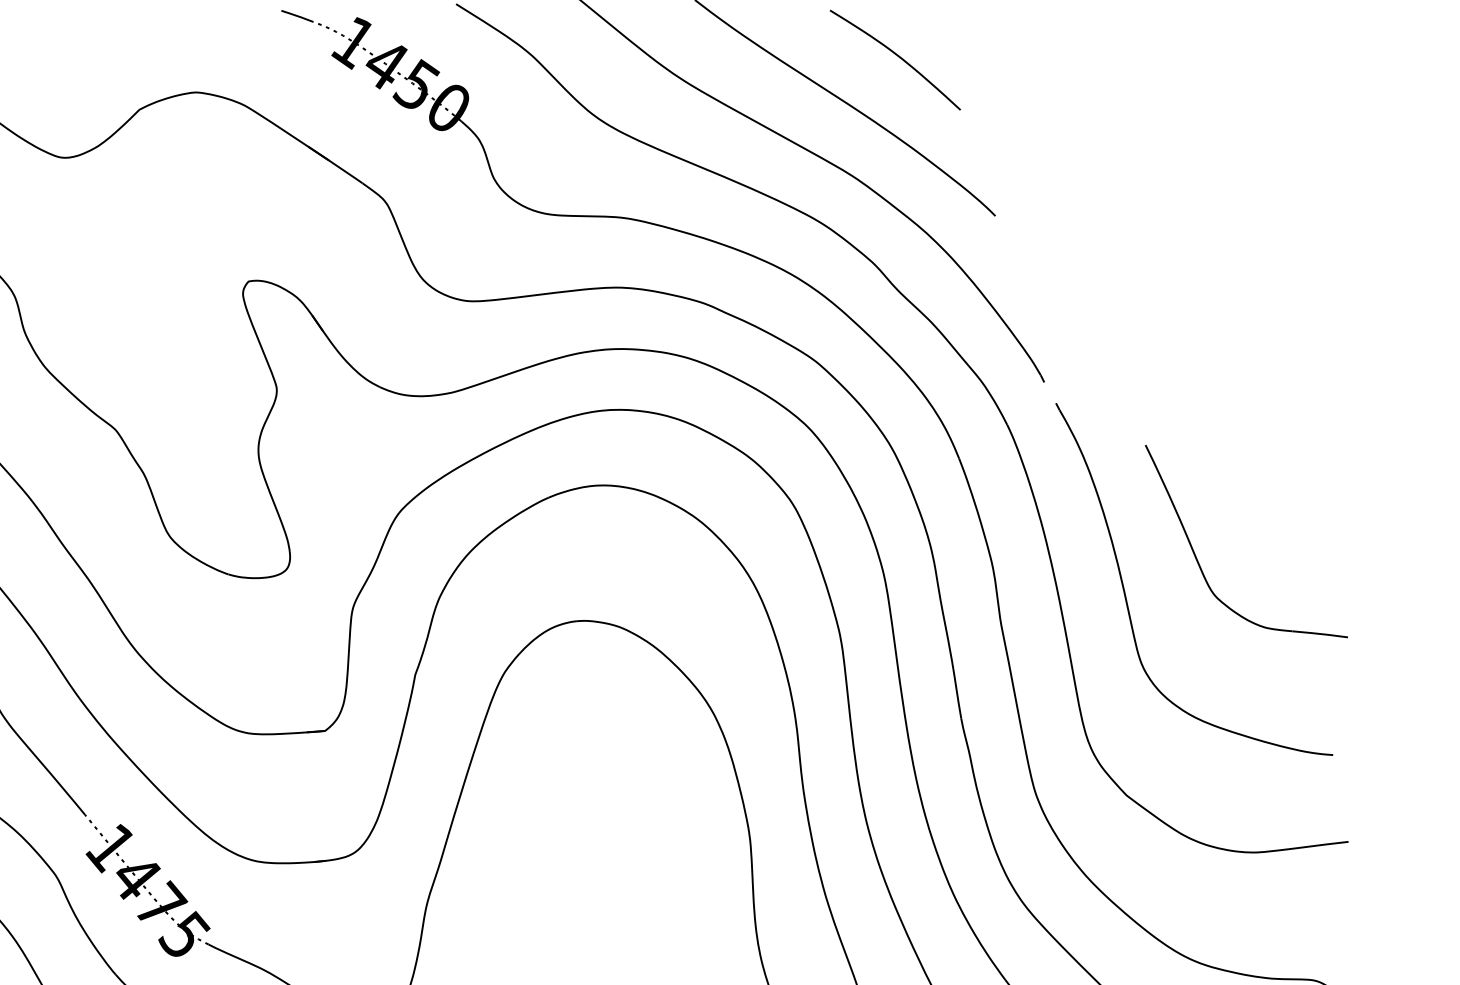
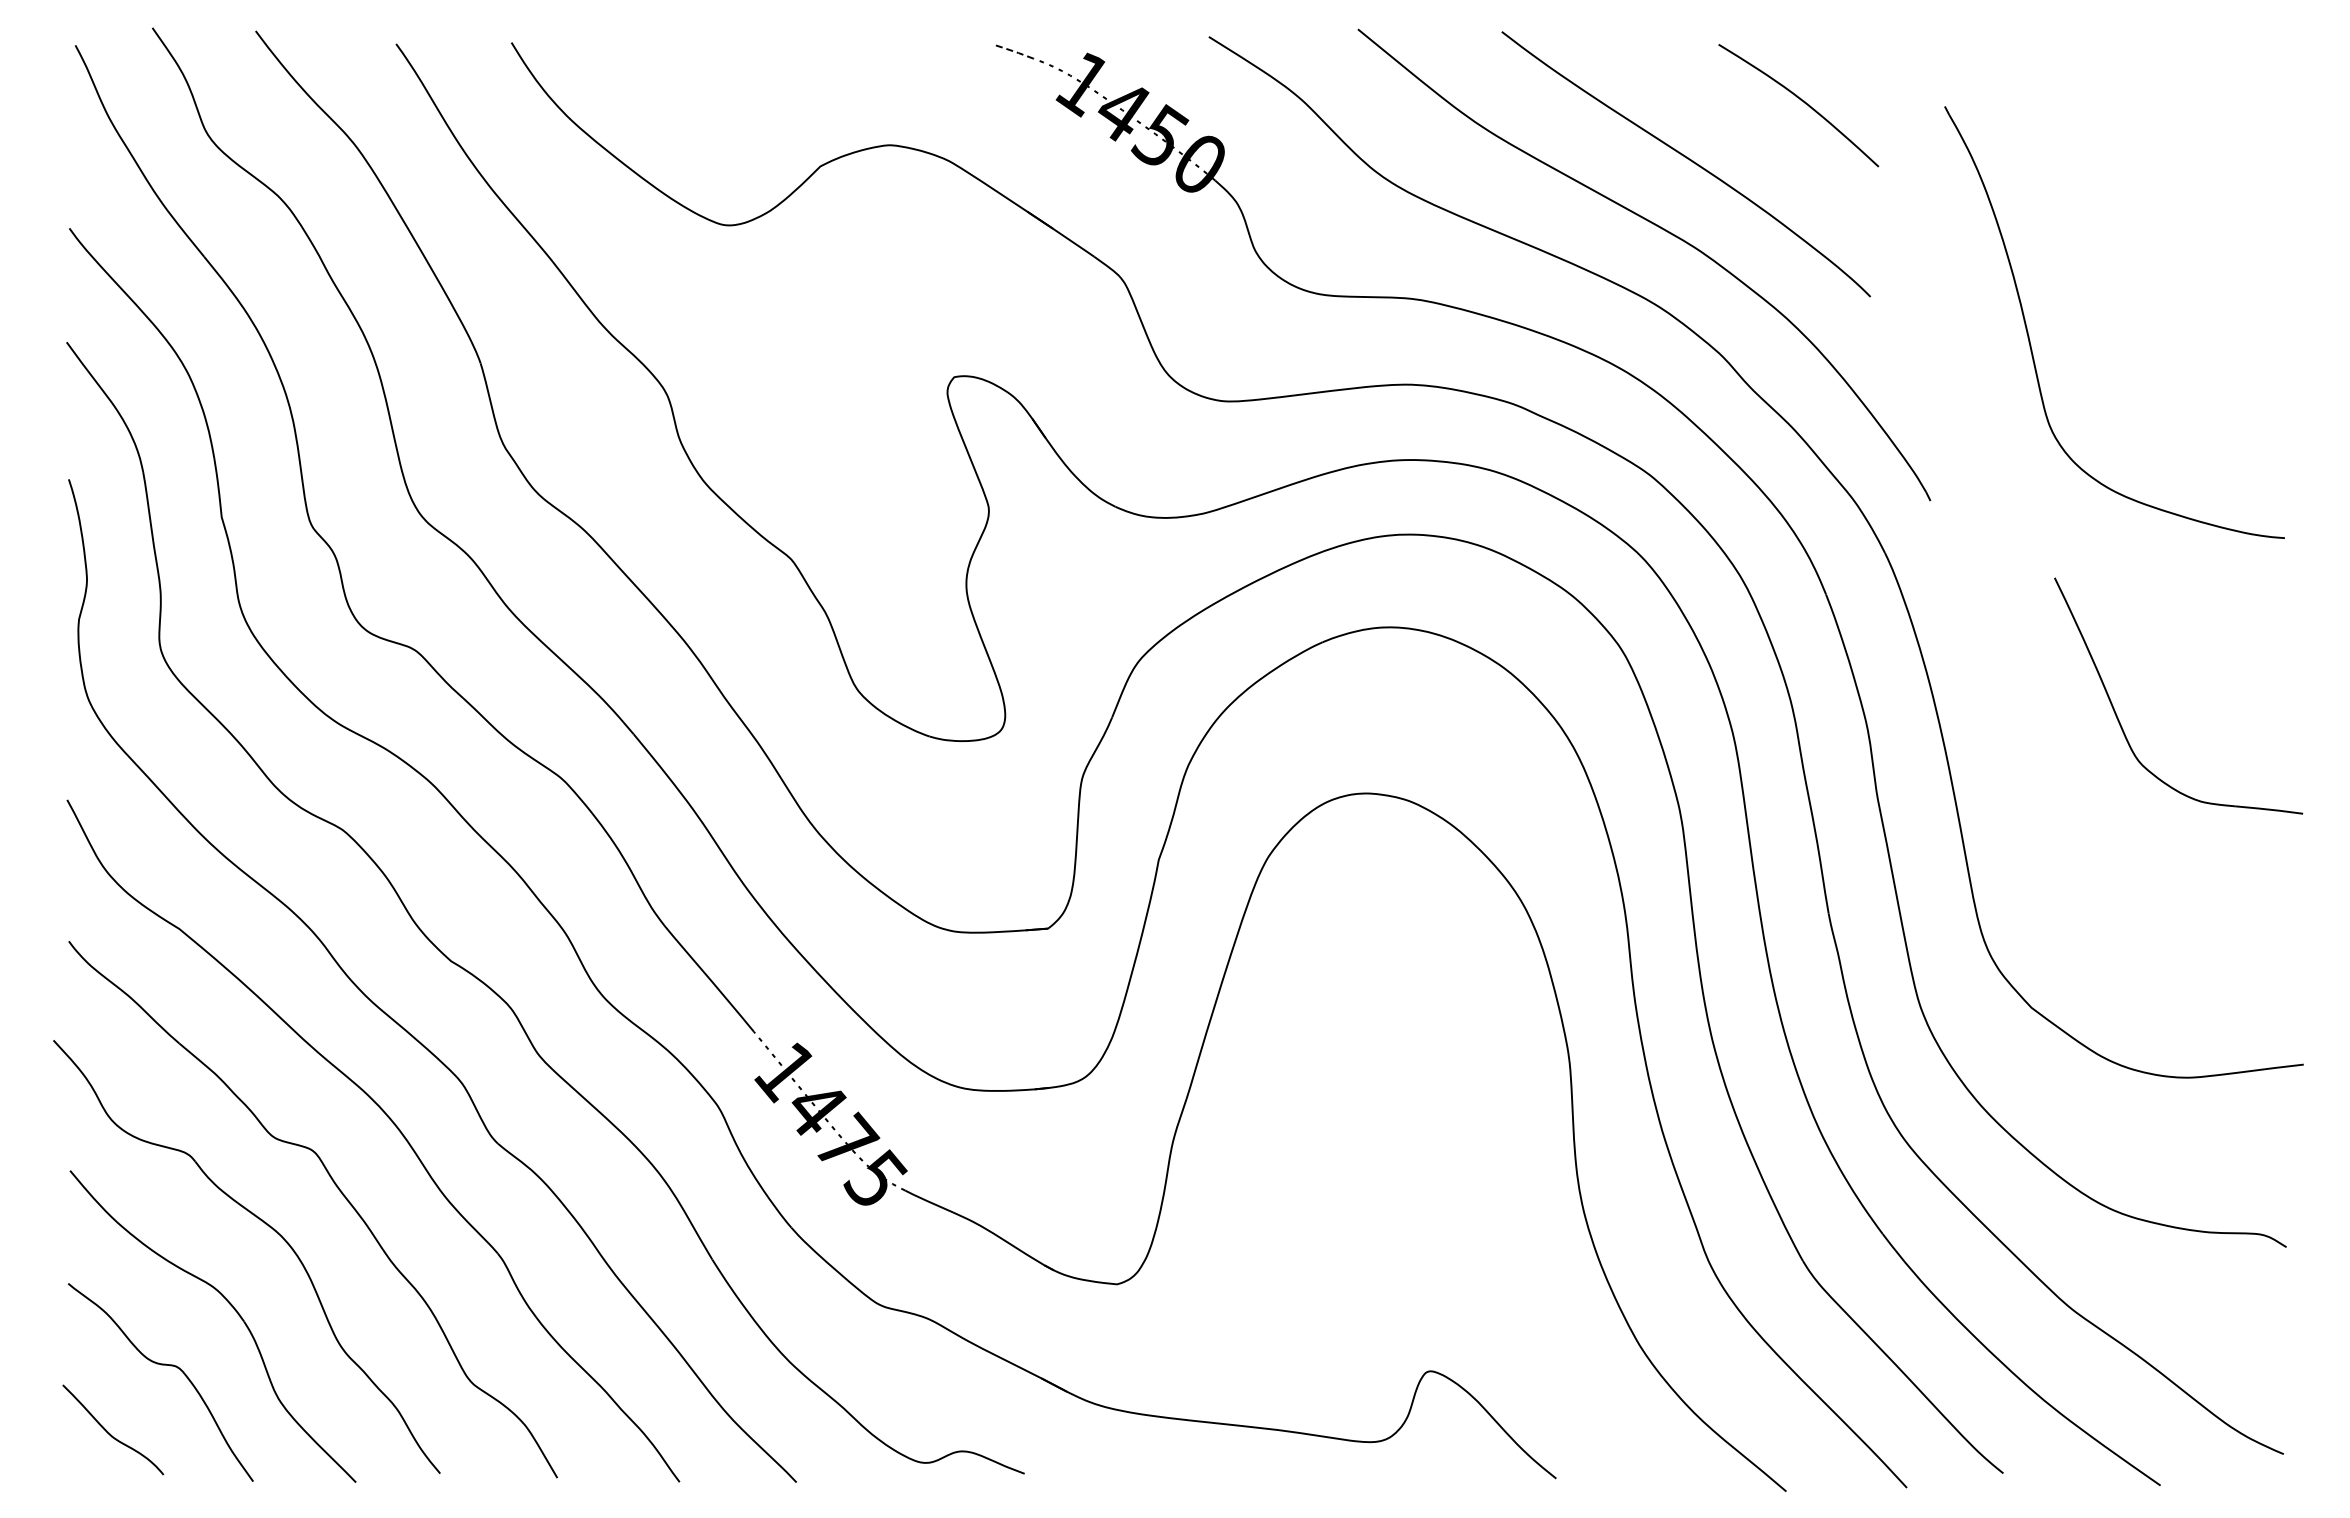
line: (297, 16) -> (1014, 51), solid -> dashed
curve: (896, 55) -> (1800, 100), moved
part: (1125, 593) -> (2030, 340), moved

